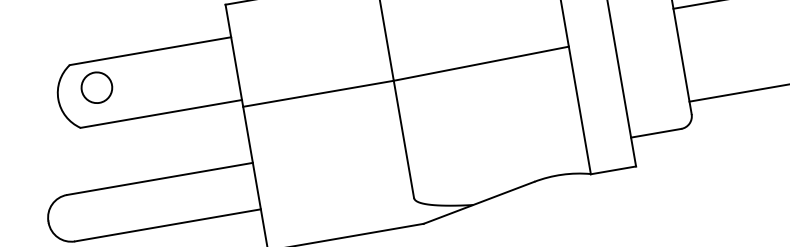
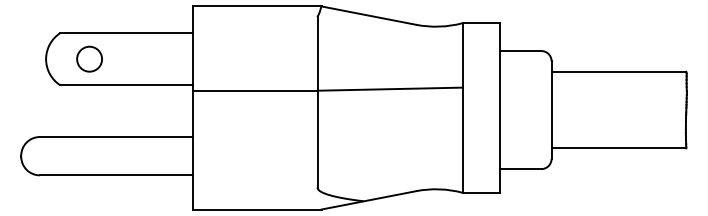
circle: (96, 86) -> (89, 58), moved

